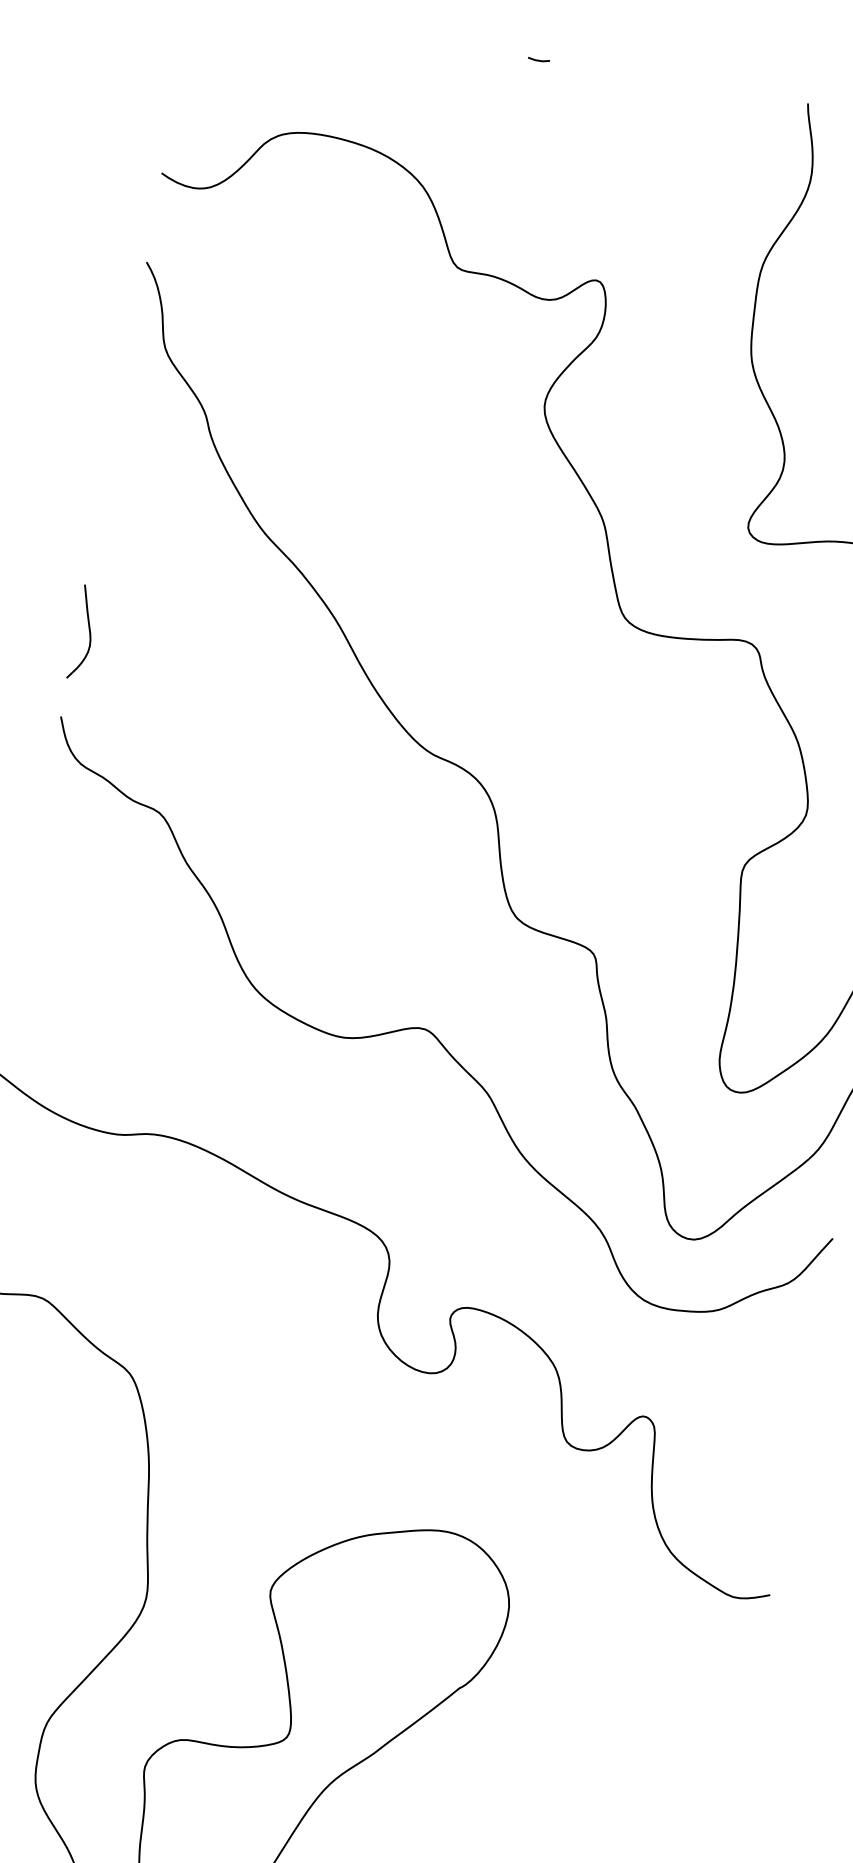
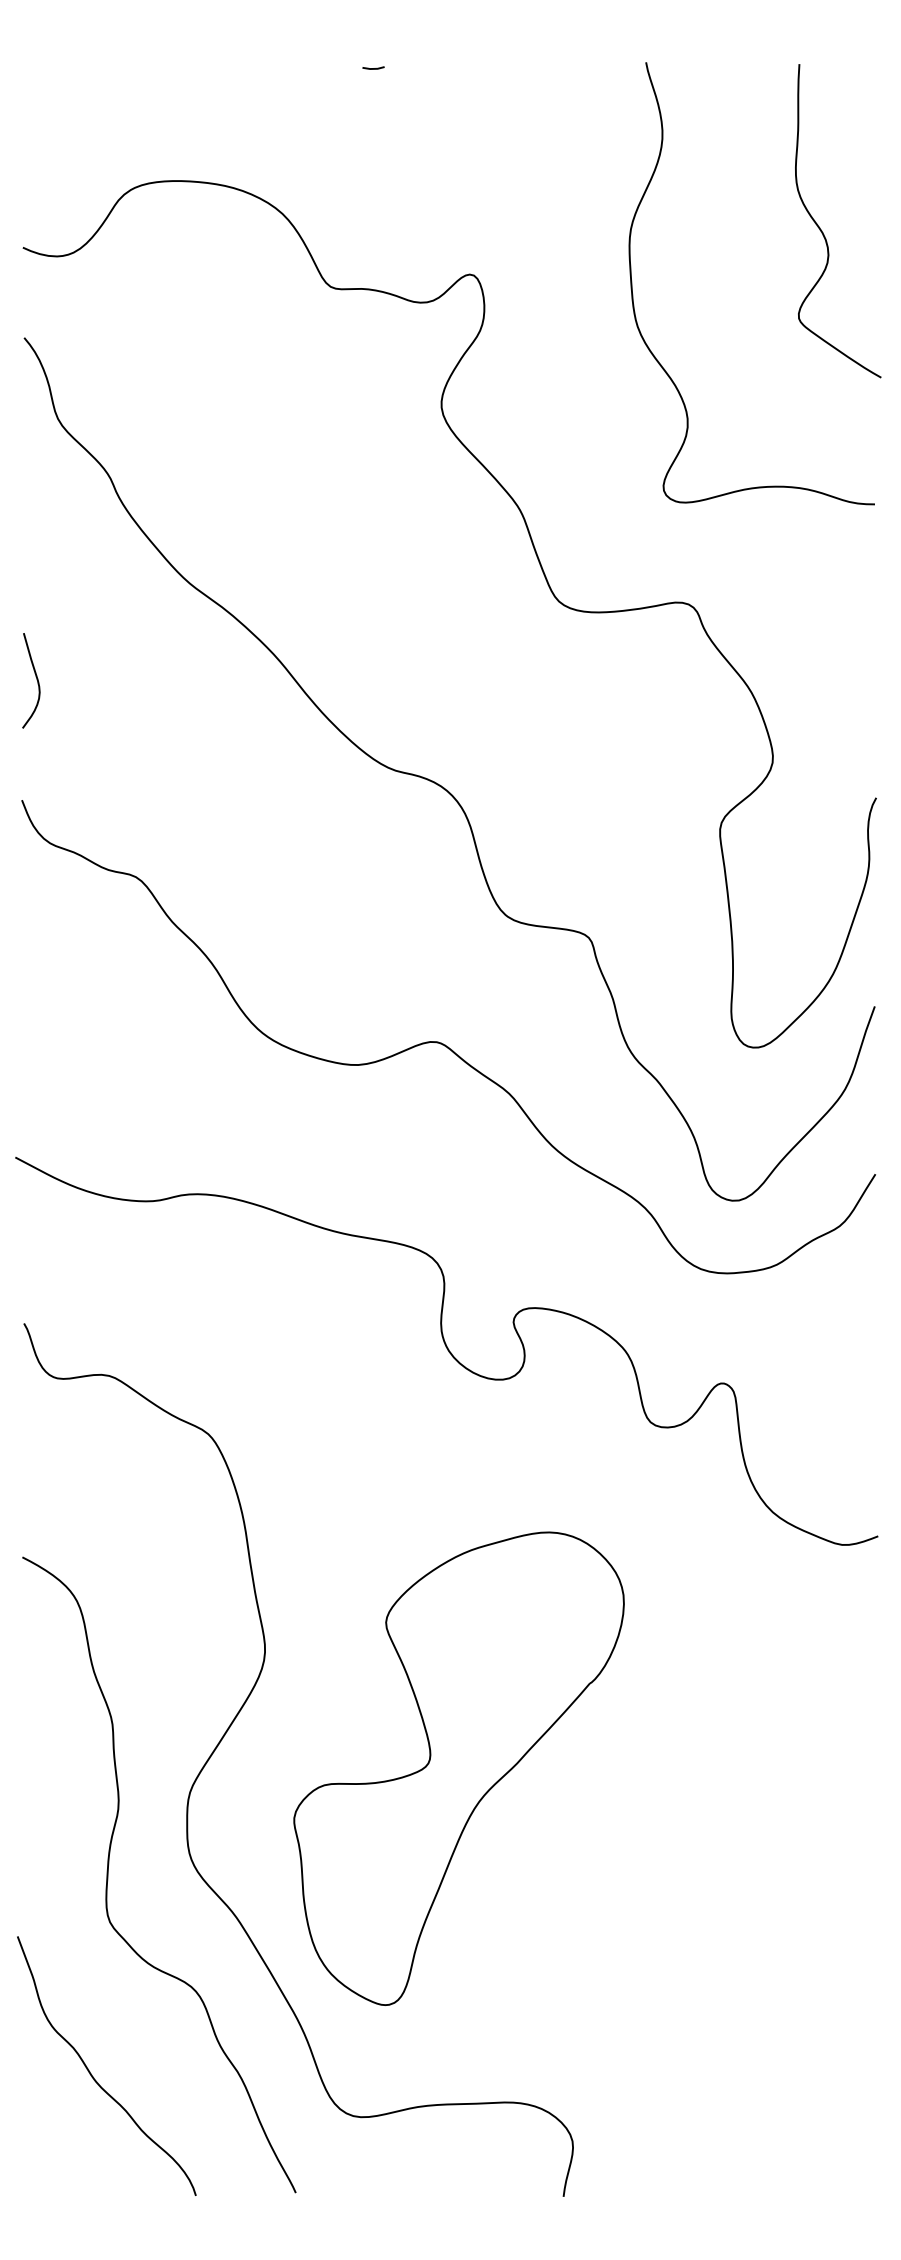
curve: (88, 633) -> (36, 680), moved

